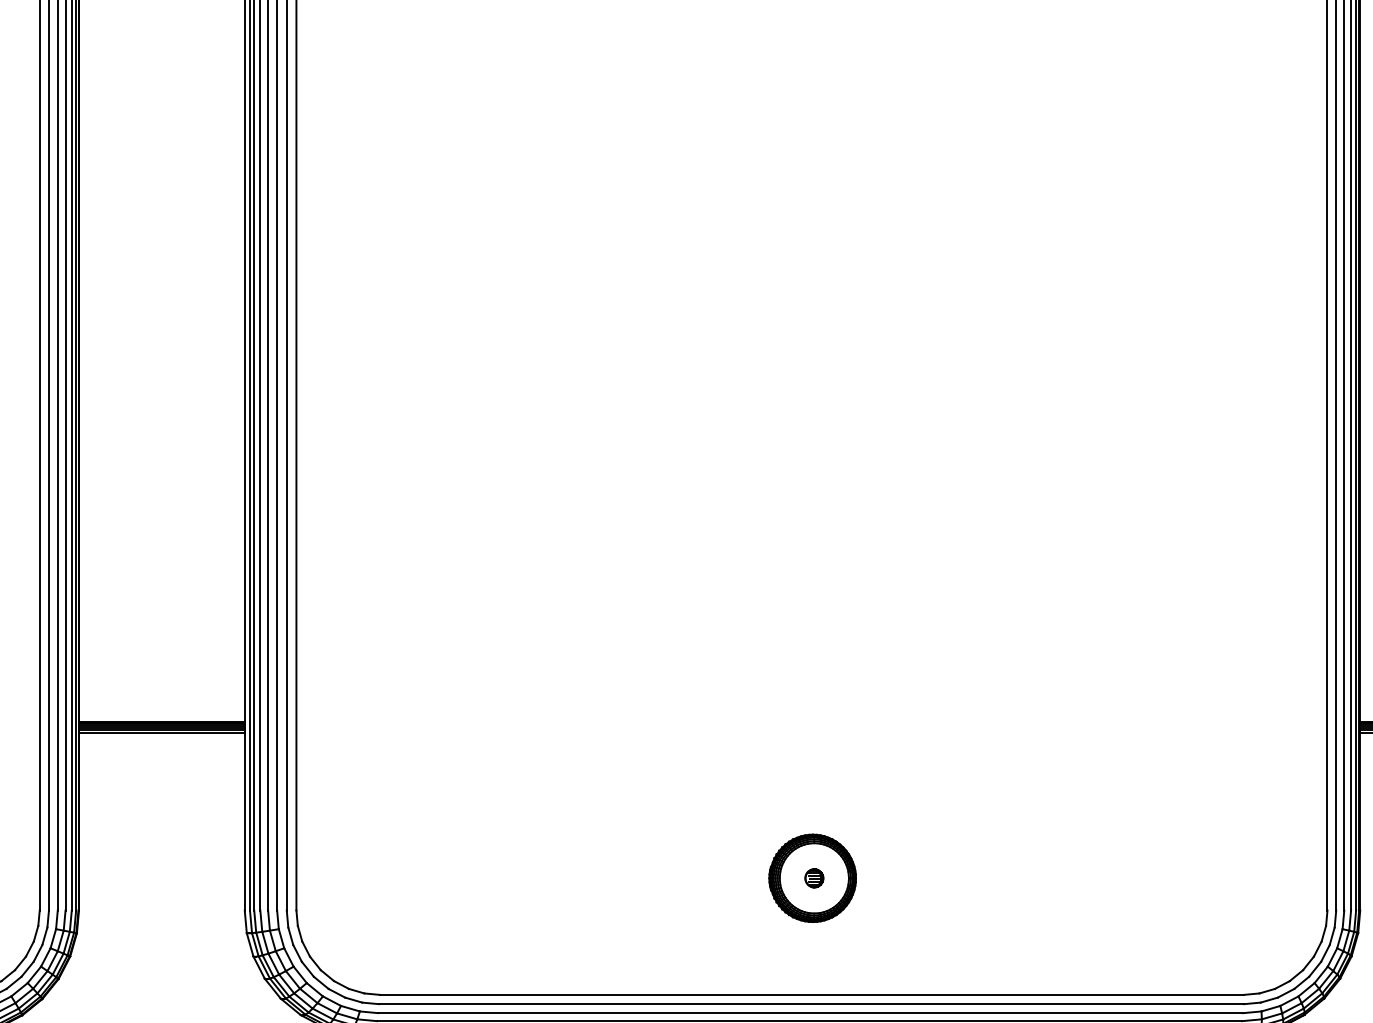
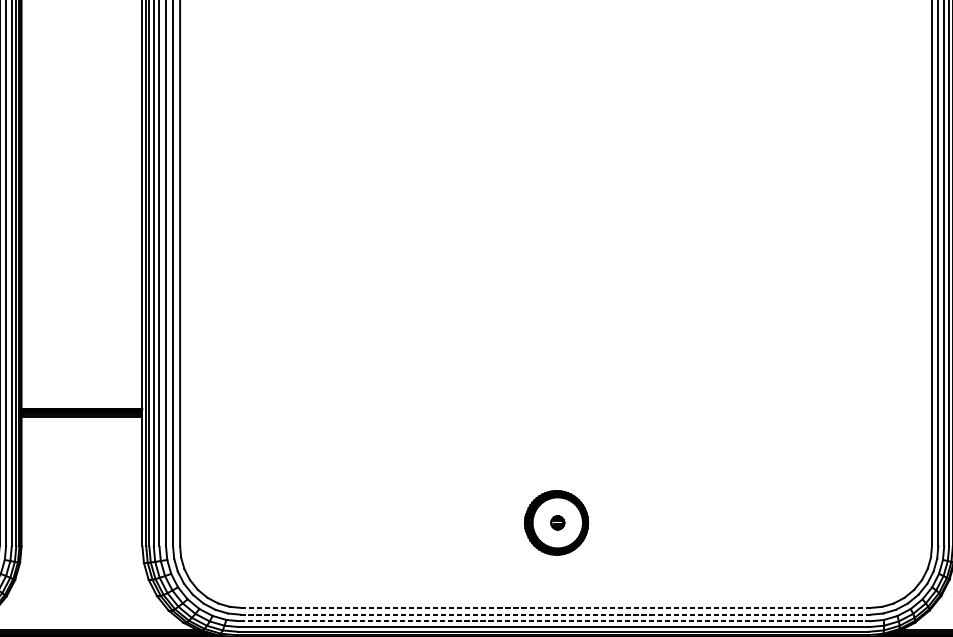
line: (812, 994) -> (556, 607), solid -> dashed
line: (812, 1004) -> (556, 614), solid -> dashed
line: (811, 1013) -> (555, 621), solid -> dashed

